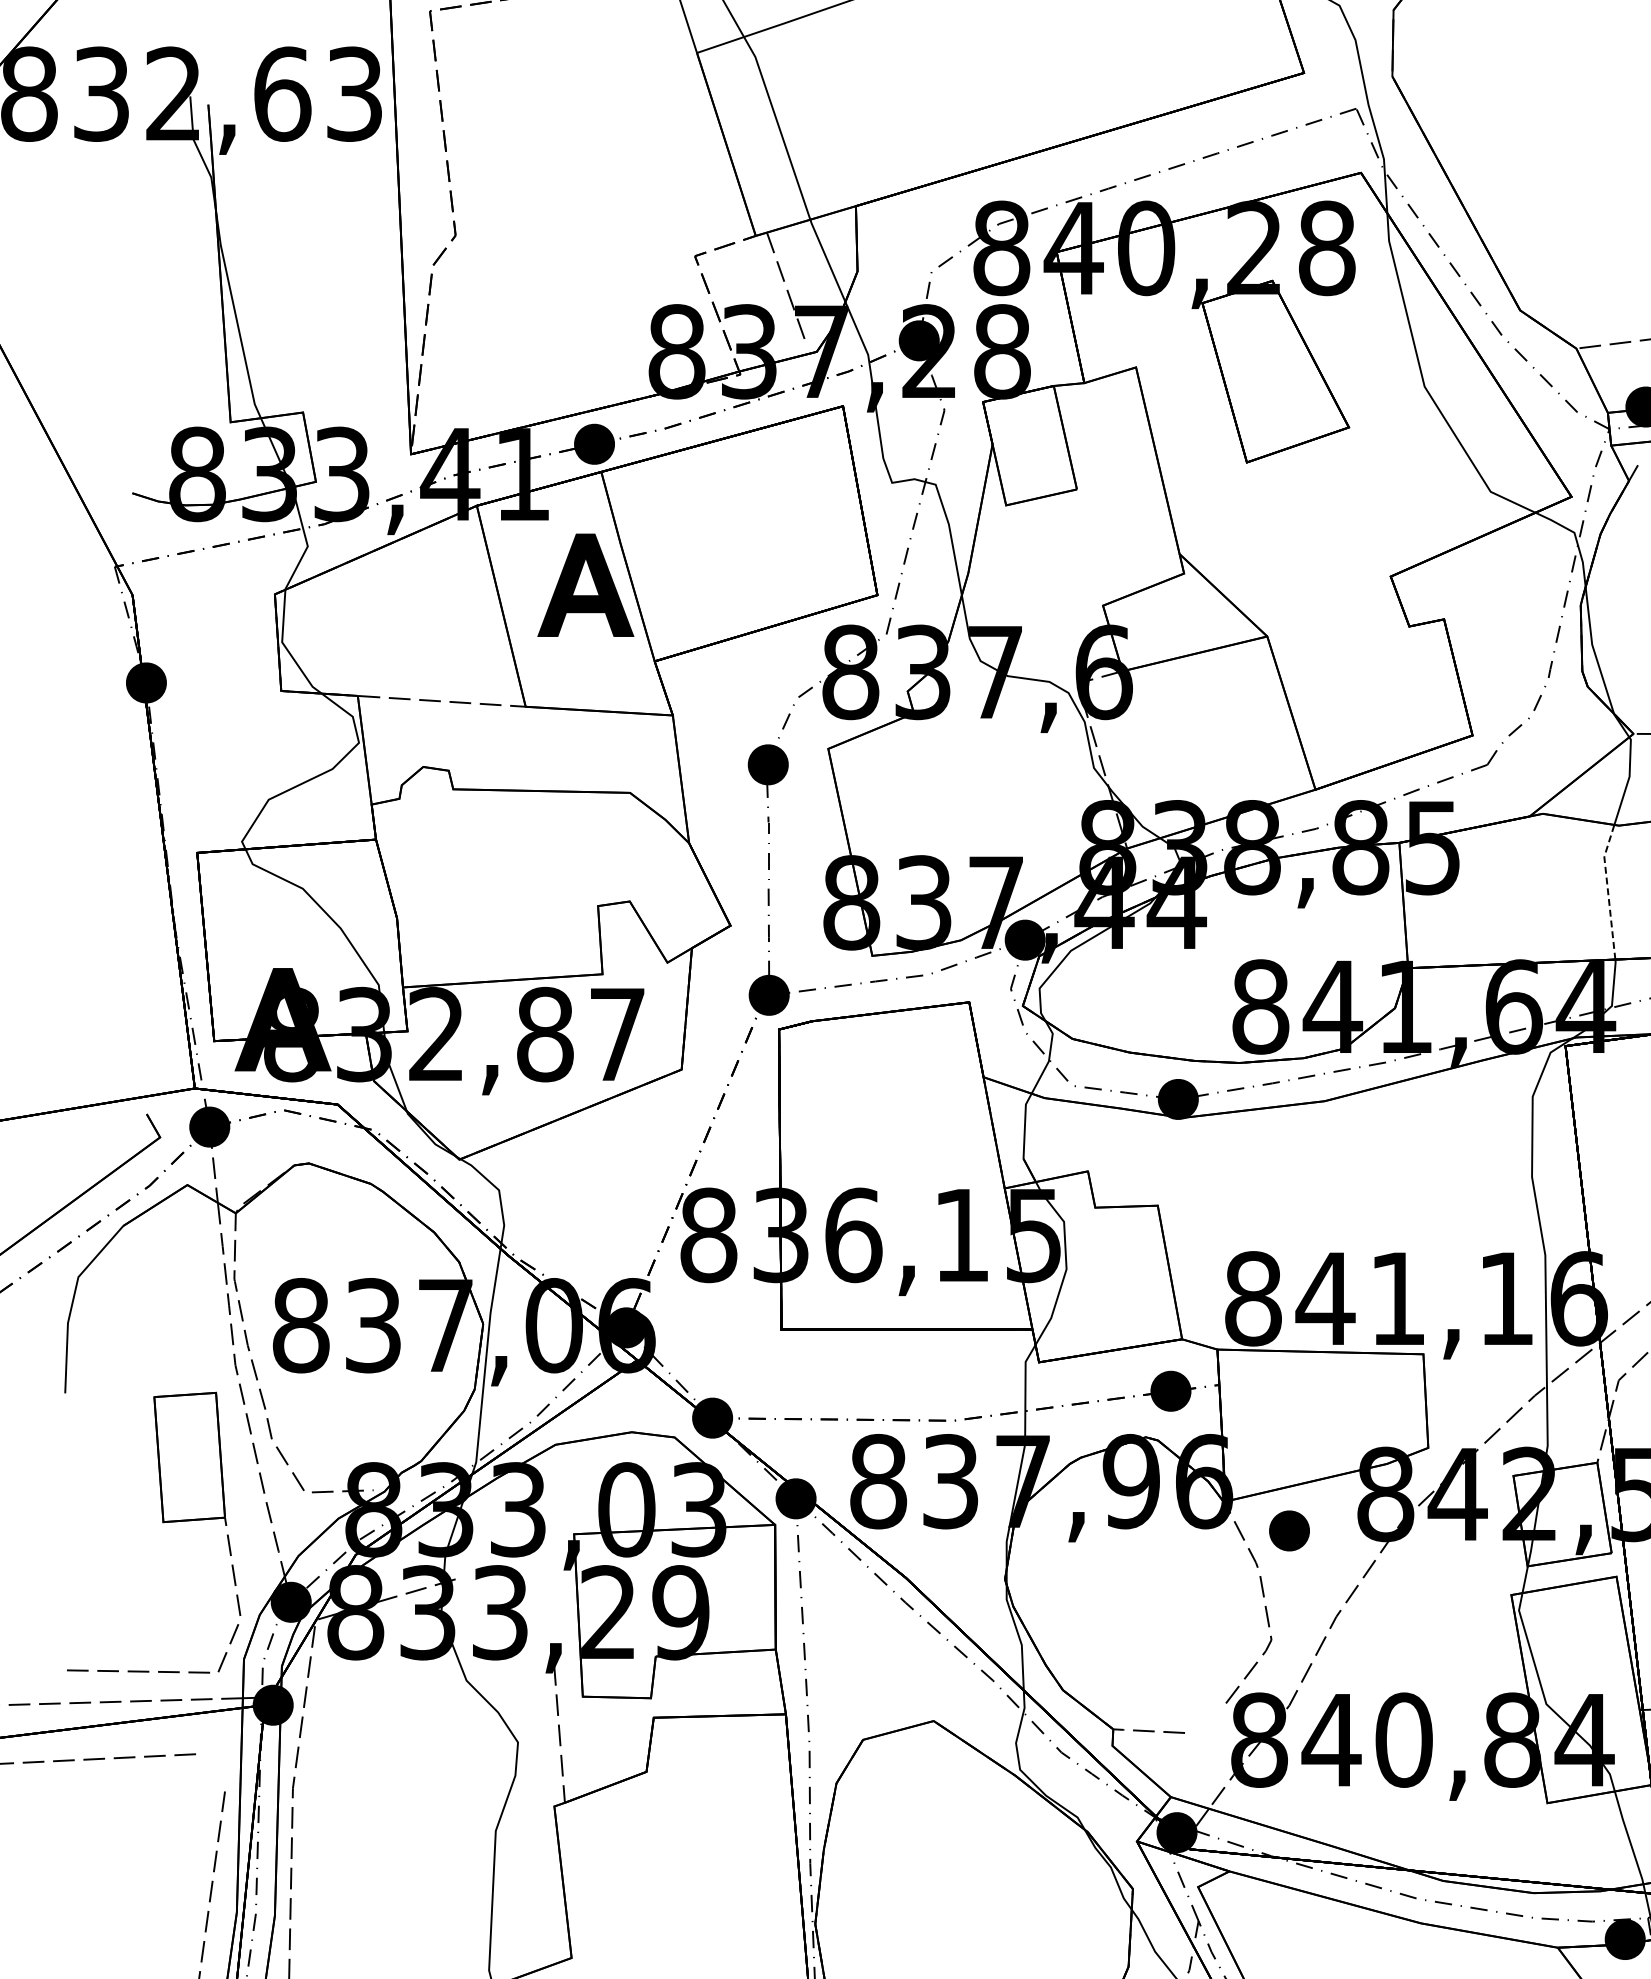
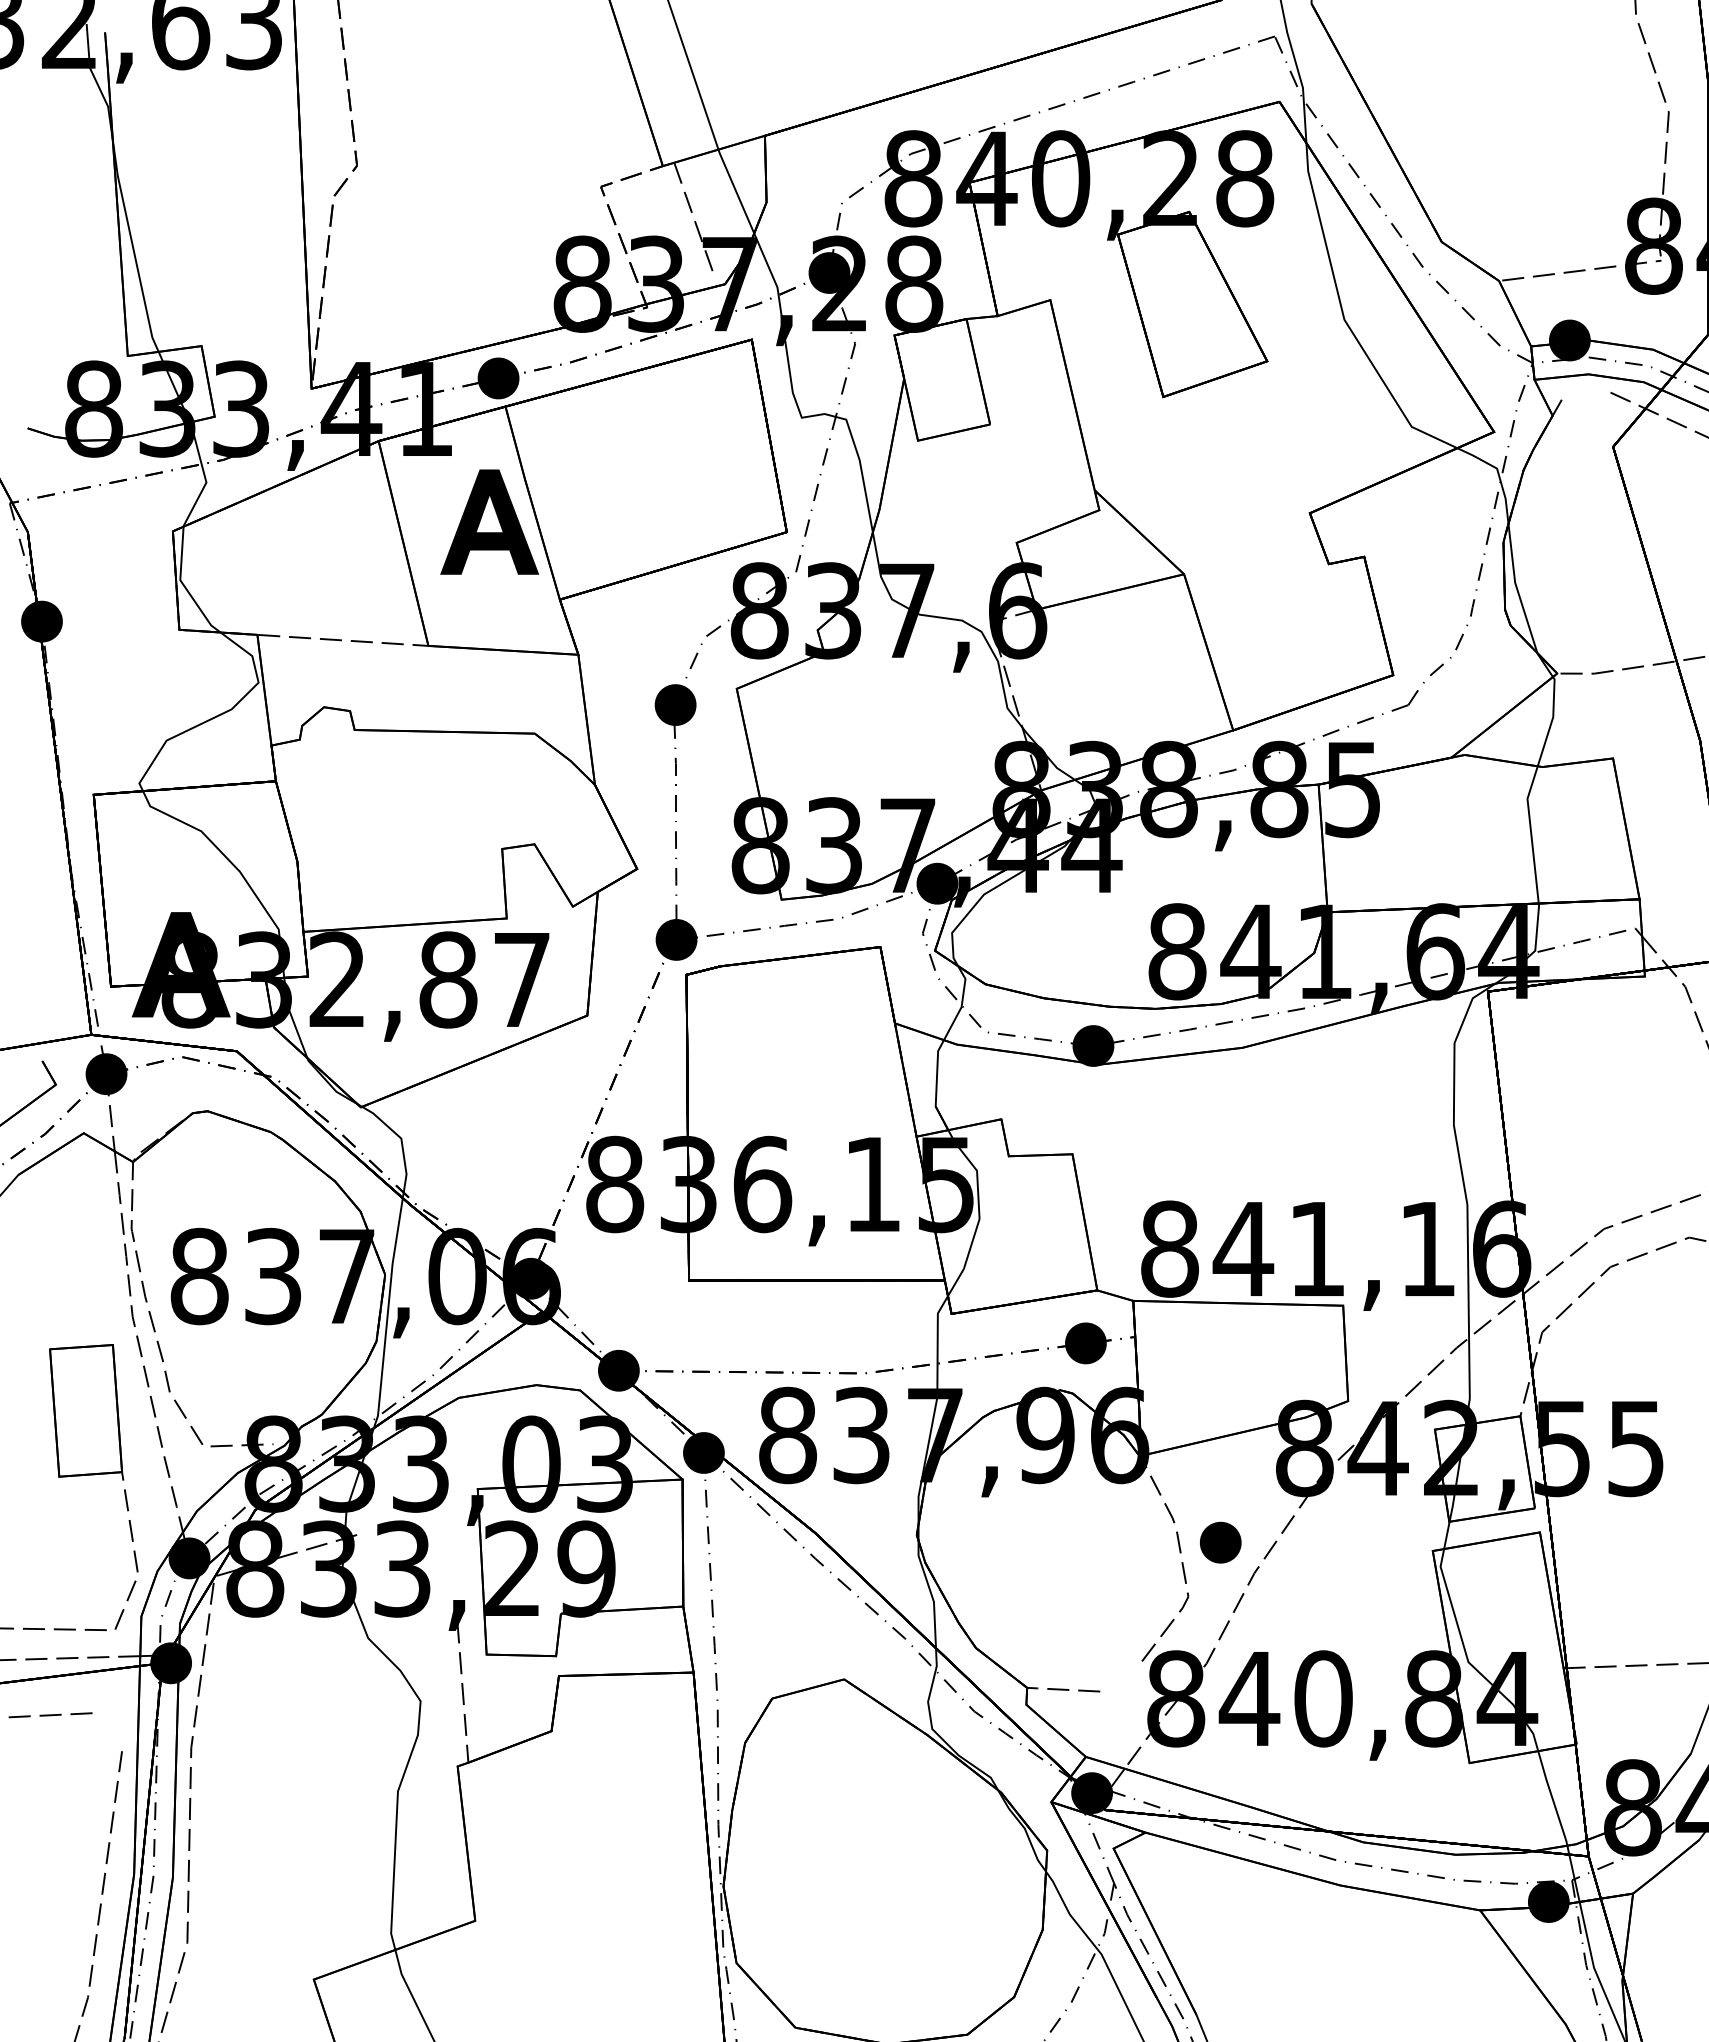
line: (1608, 890) -> (1531, 833), dashed -> solid
part: (1289, 1530) -> (1220, 1542), moved

